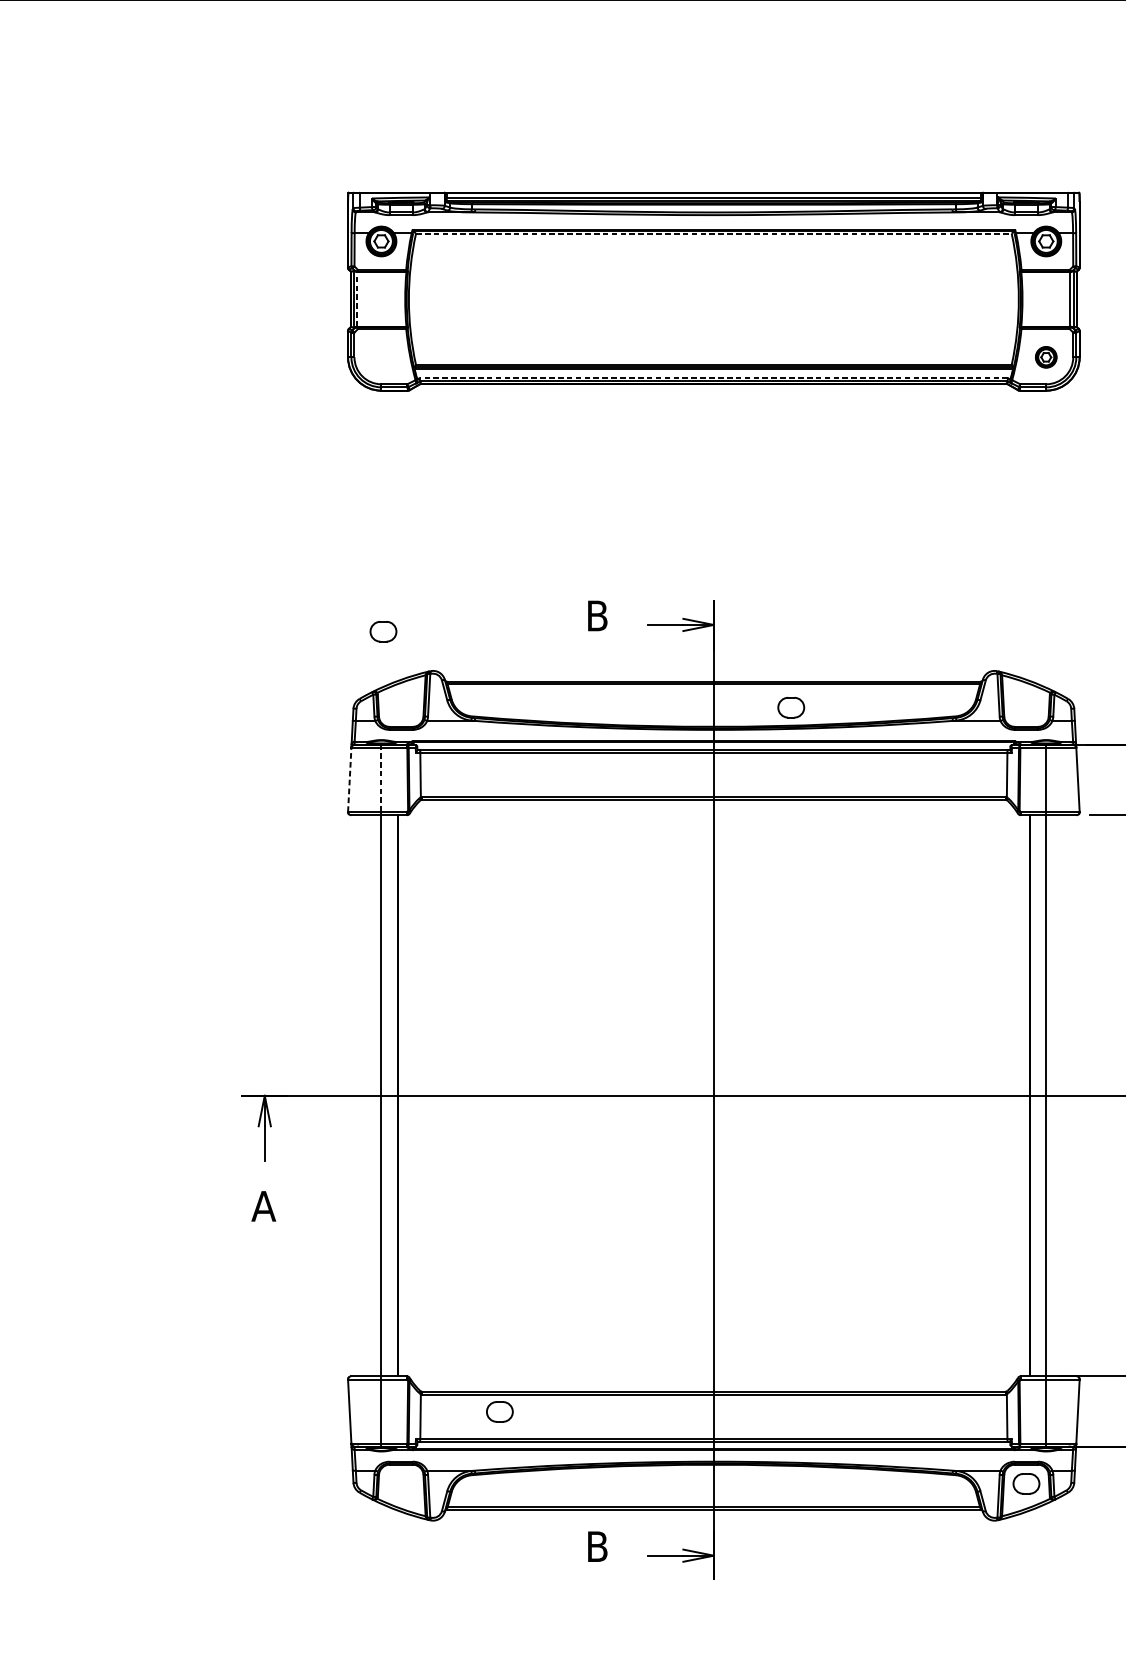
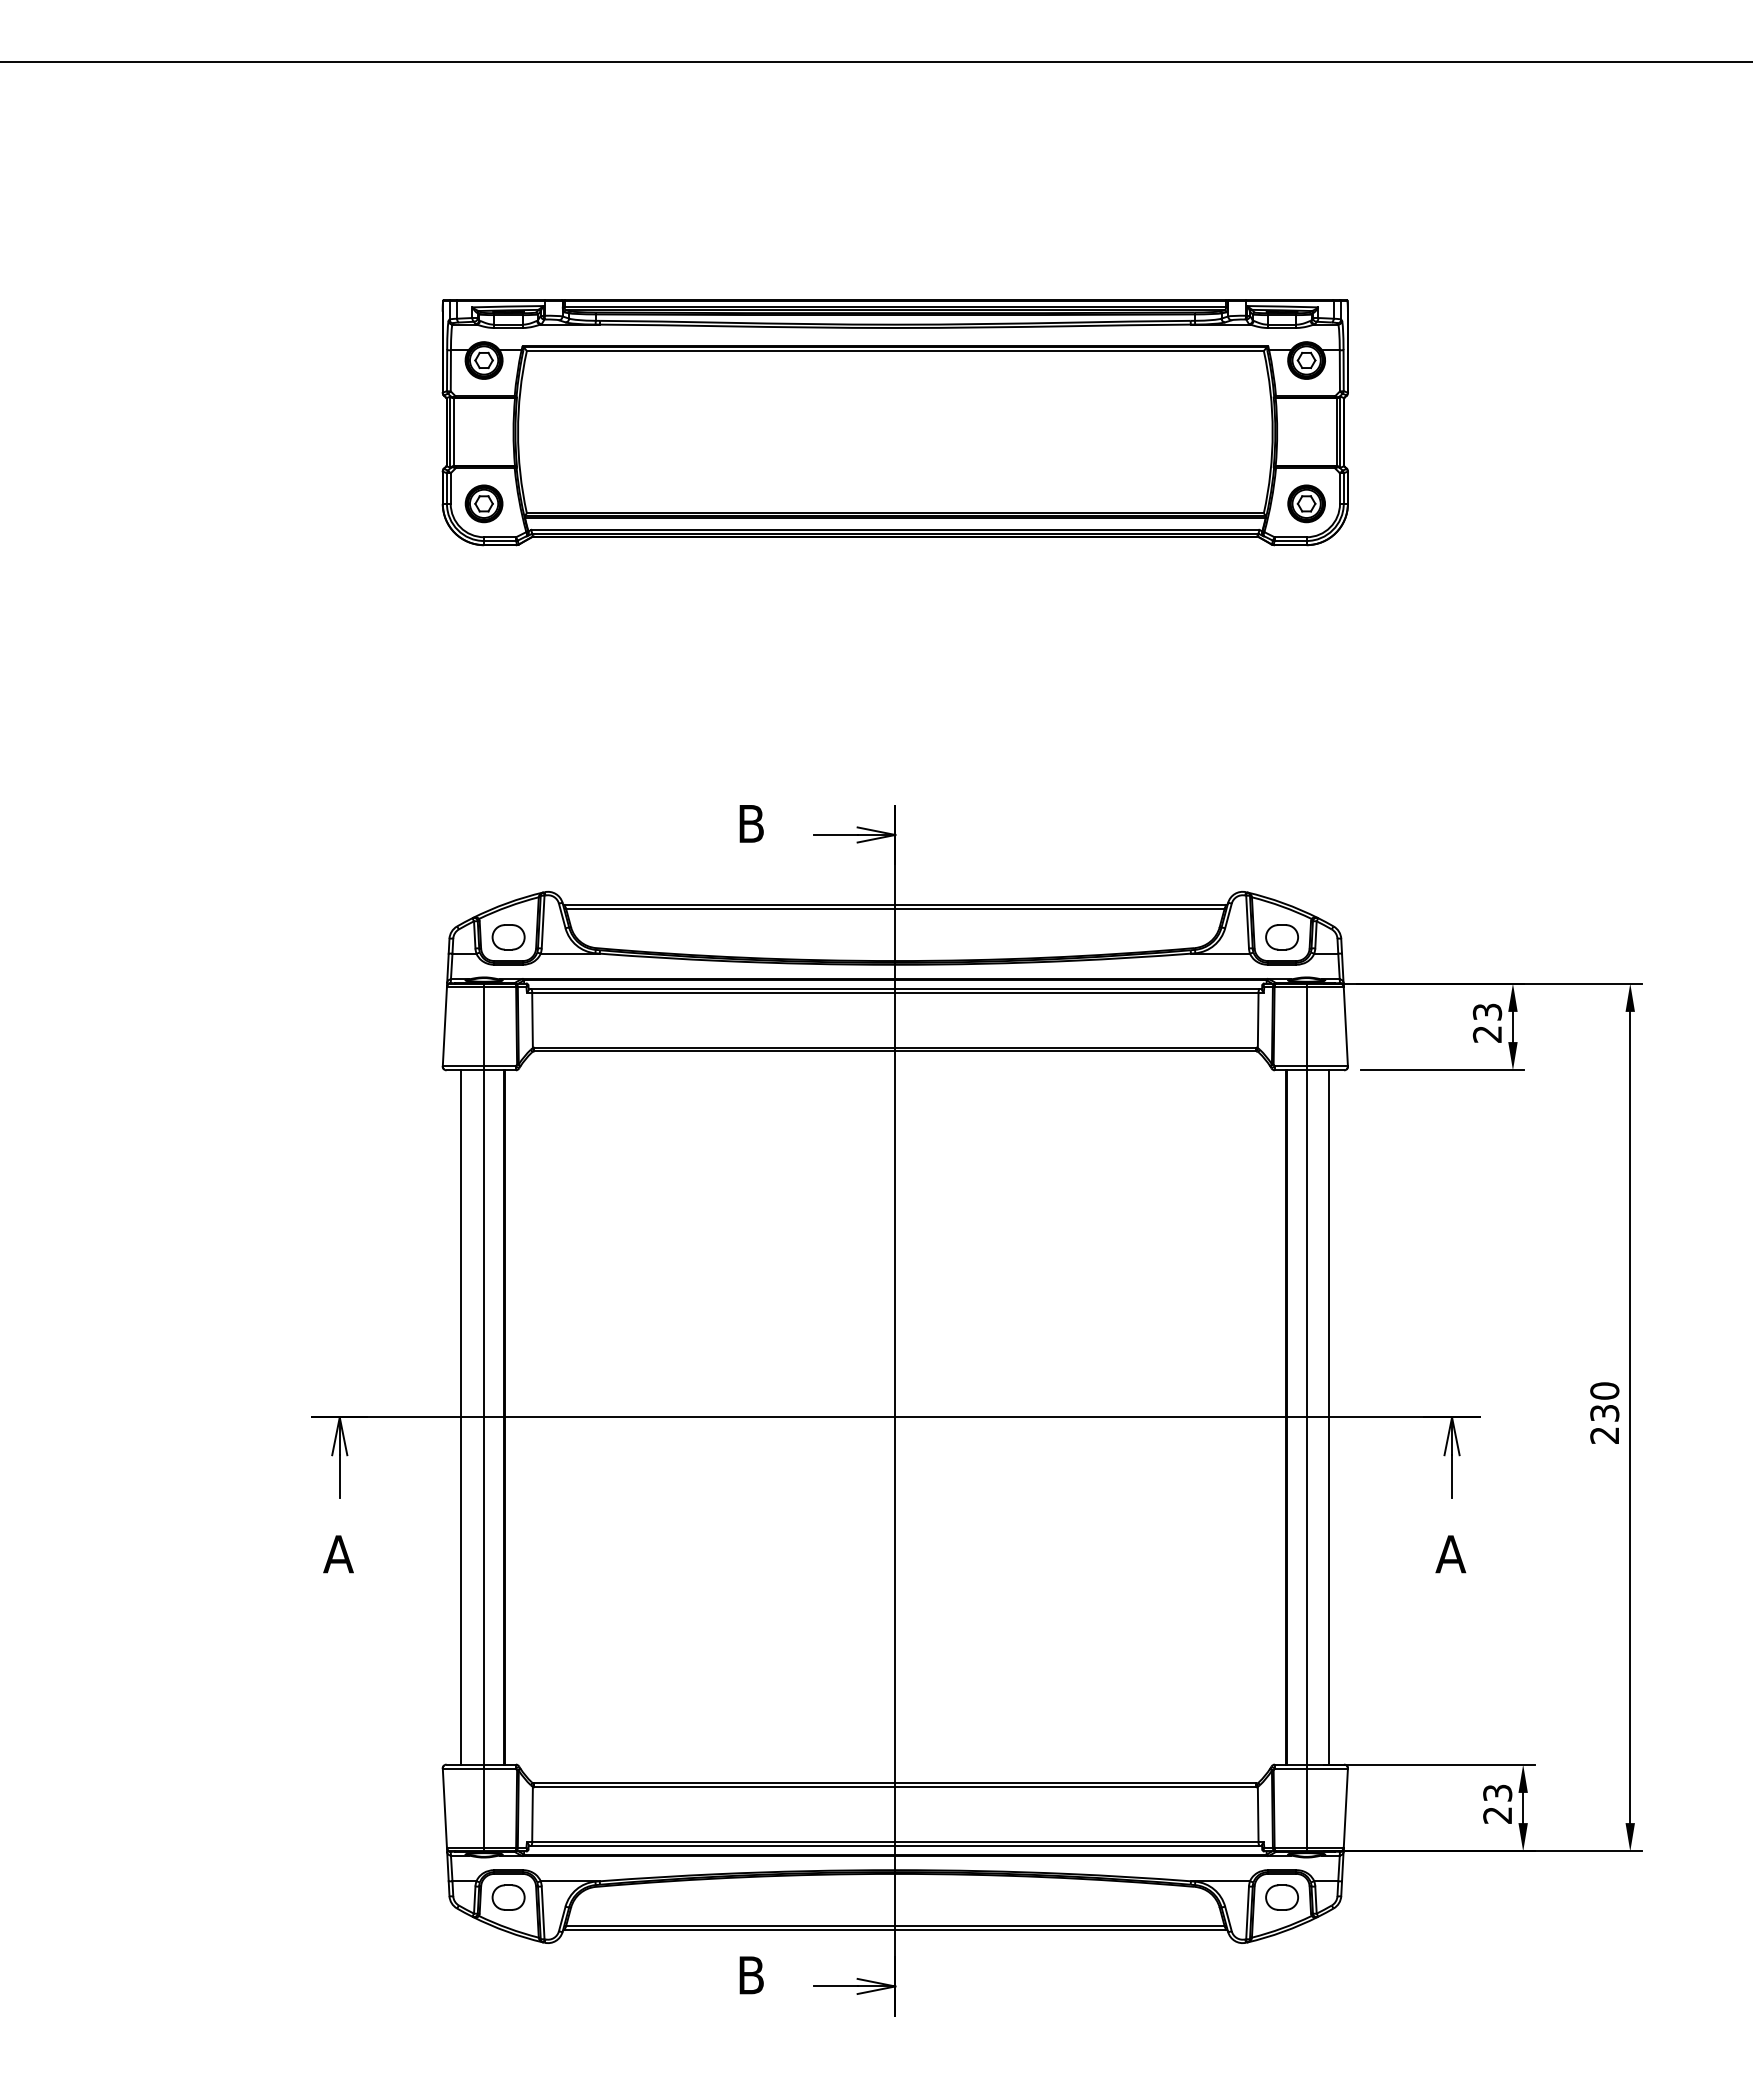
line: (713, 234) -> (895, 351), dashed -> solid
line: (357, 299) -> (454, 432), dashed -> solid
part: (380, 357) -> (483, 503), added
part: (1046, 357) -> (1306, 503), size x1.43
line: (713, 378) -> (894, 529), dashed -> solid
part: (383, 631) -> (508, 937), moved
part: (790, 707) -> (1281, 937), moved
line: (349, 779) -> (444, 1026), dashed -> solid
line: (381, 779) -> (484, 1026), dashed -> solid
line: (363, 1095) -> (461, 1417), added
line: (1064, 1095) -> (1329, 1417), added
part: (499, 1411) -> (508, 1897), moved

